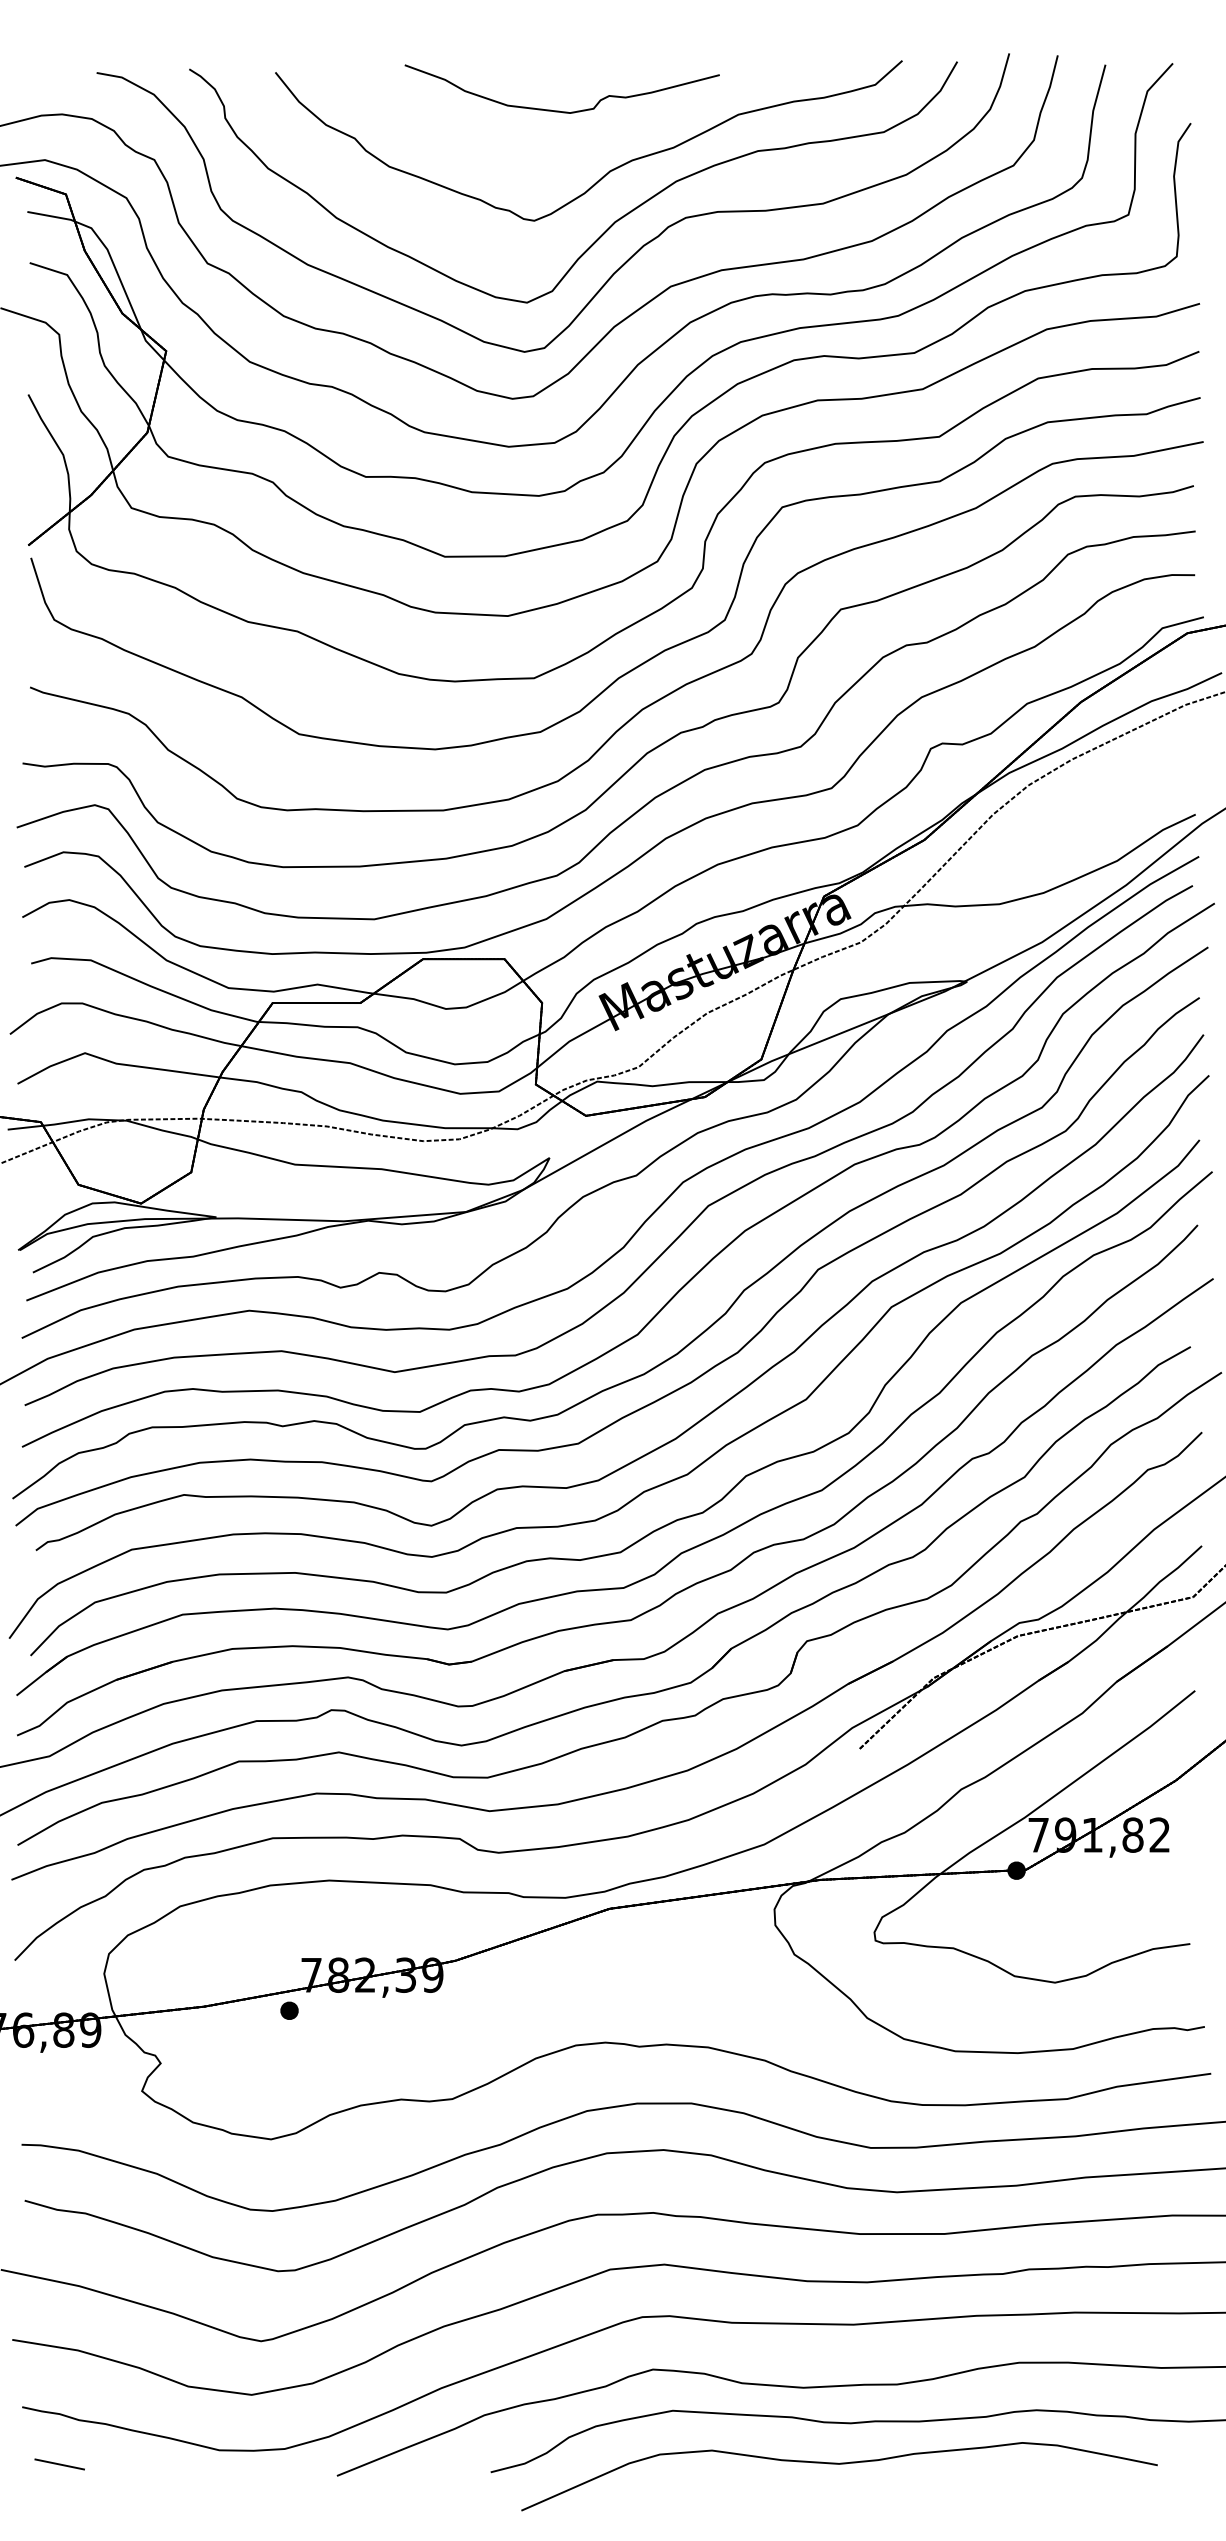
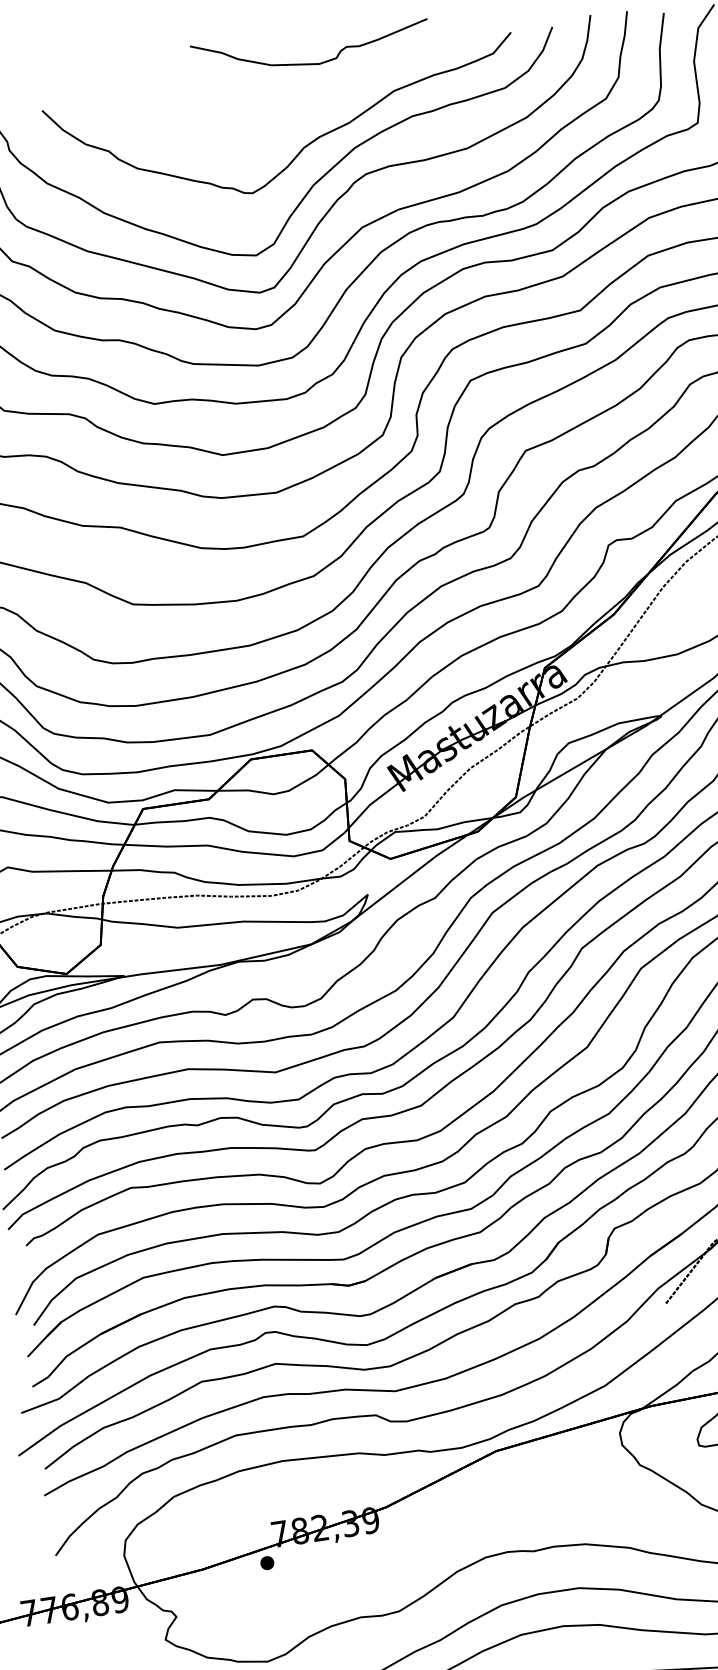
part: (559, 110) -> (311, 63), moved

